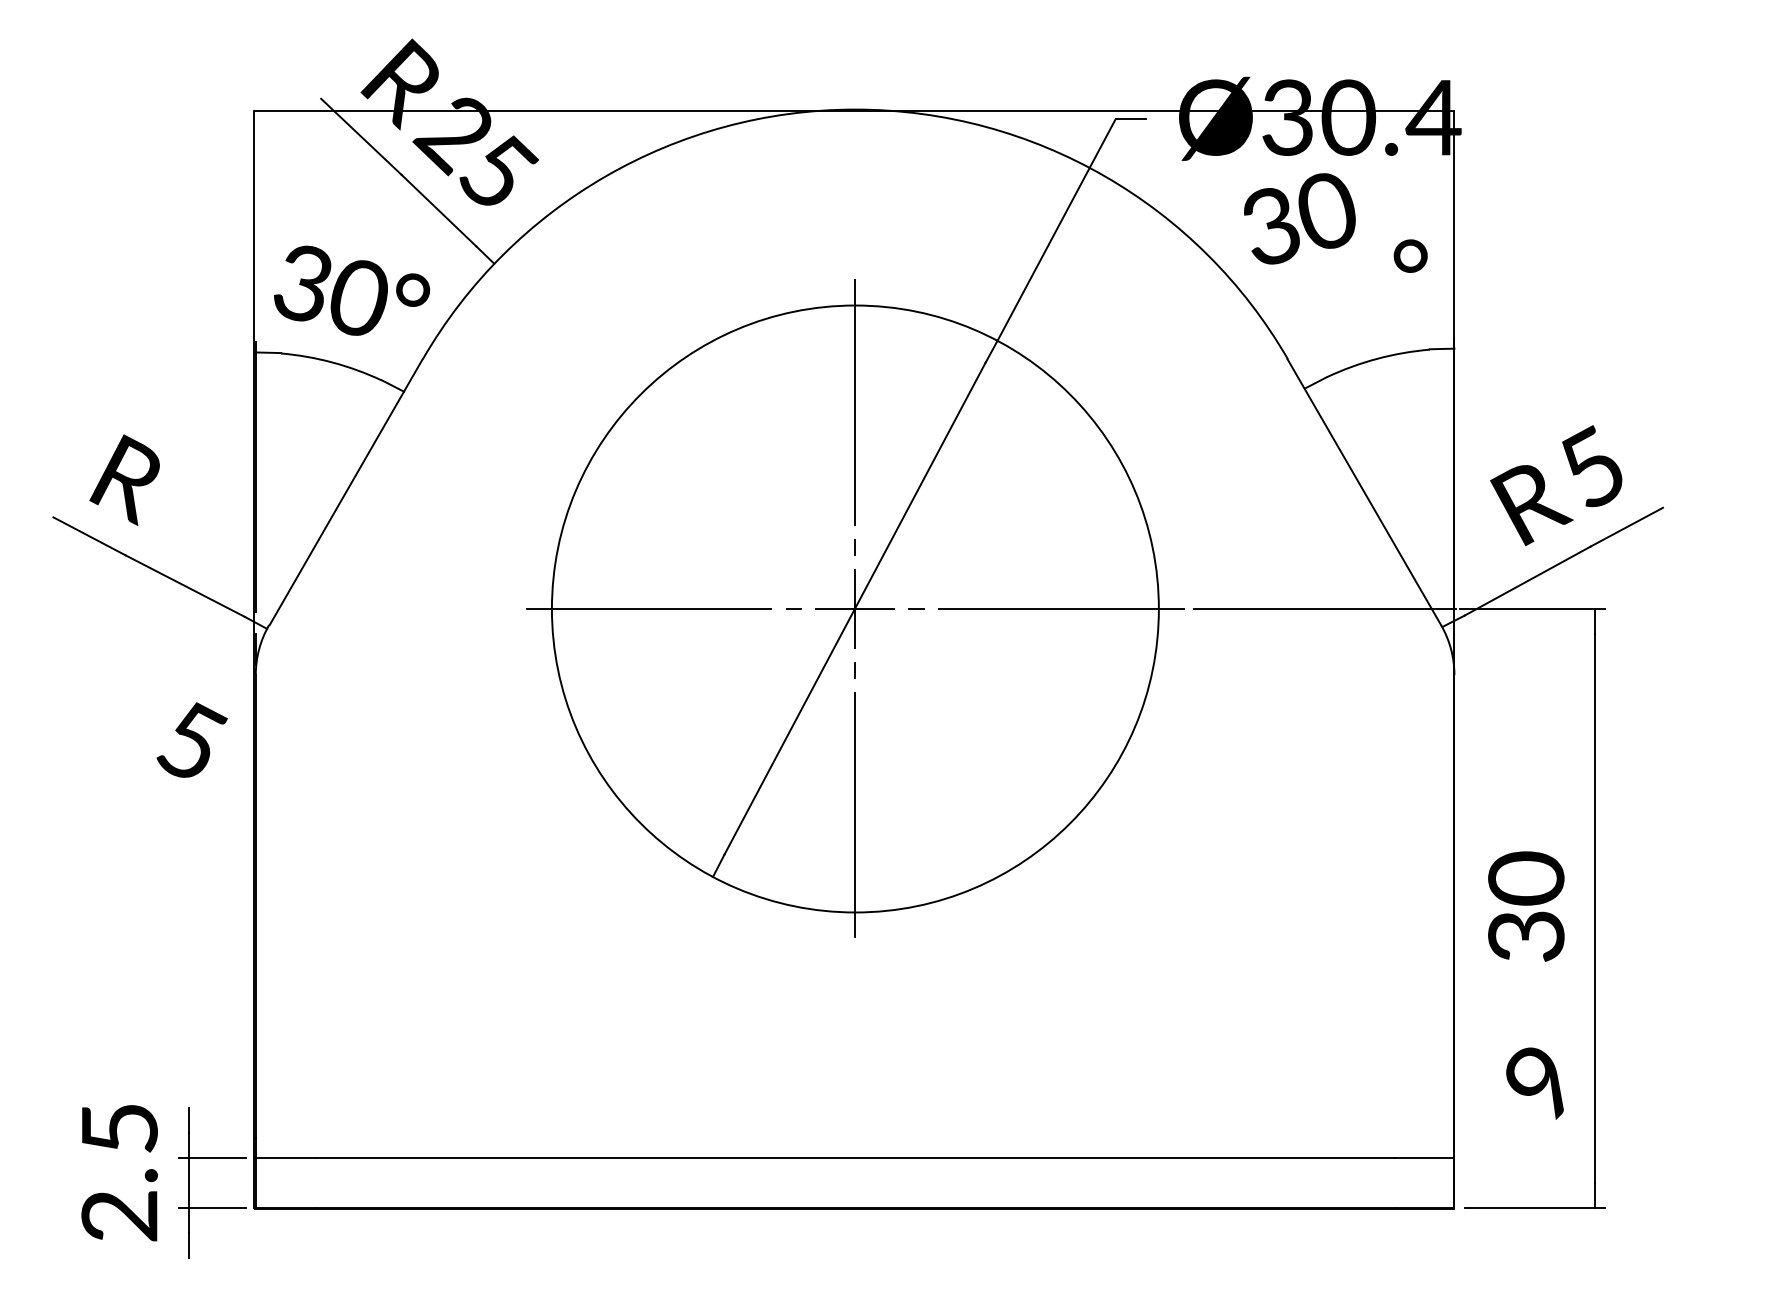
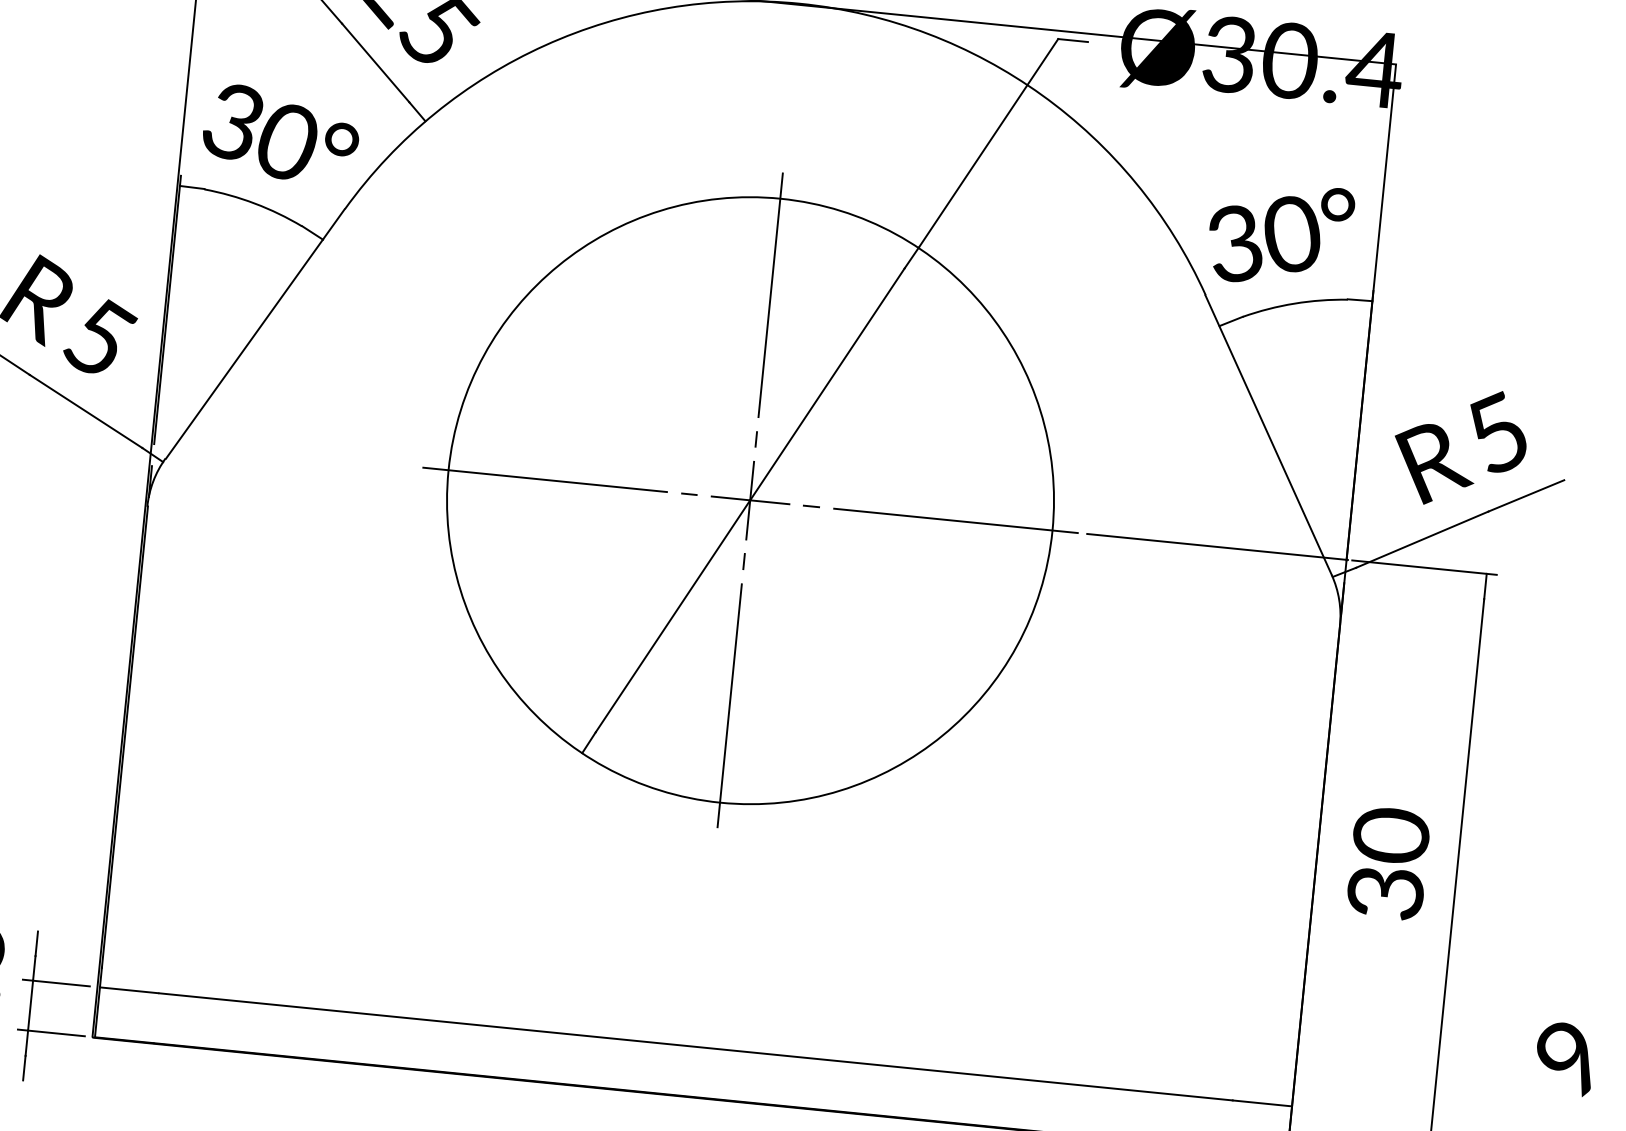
text: (1299, 218) -> (1264, 238), moved
text: (191, 739) -> (99, 335), moved
text: (1534, 1083) -> (1564, 1058), moved

